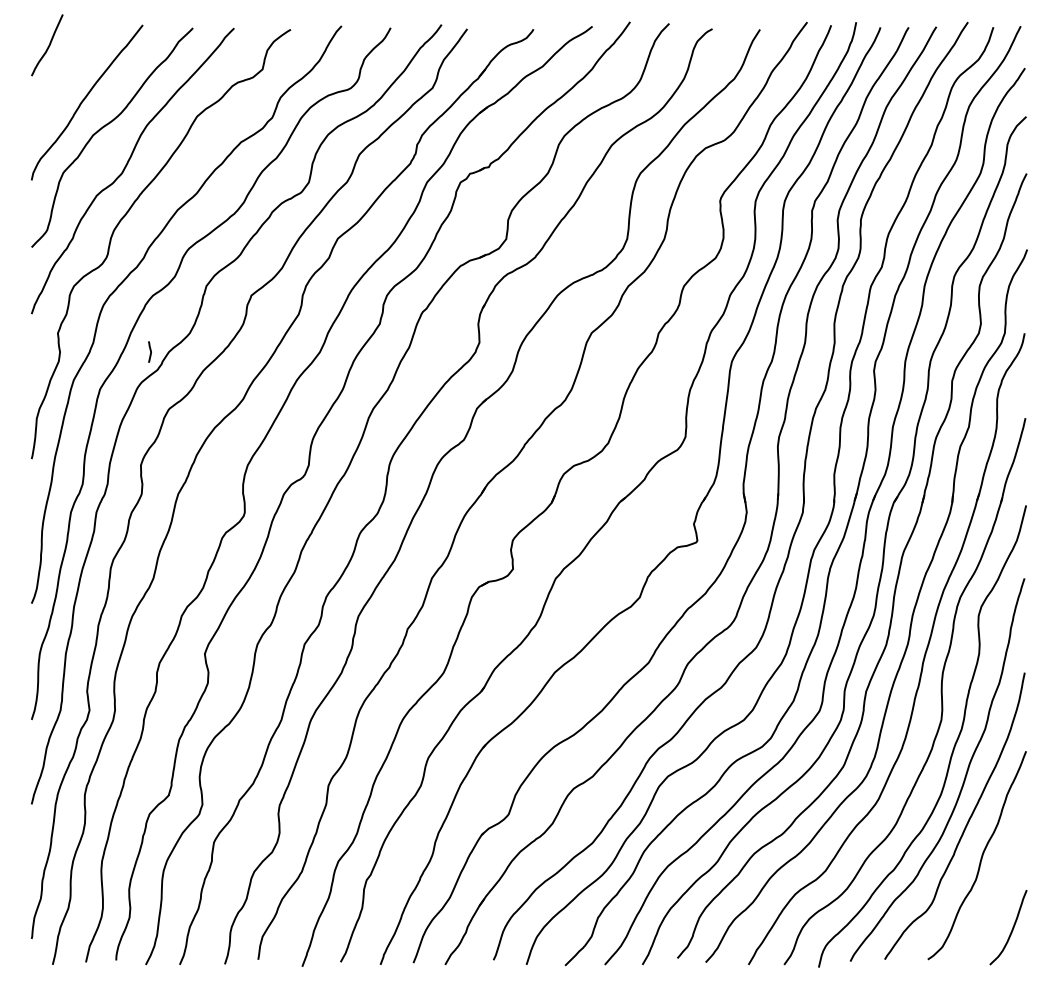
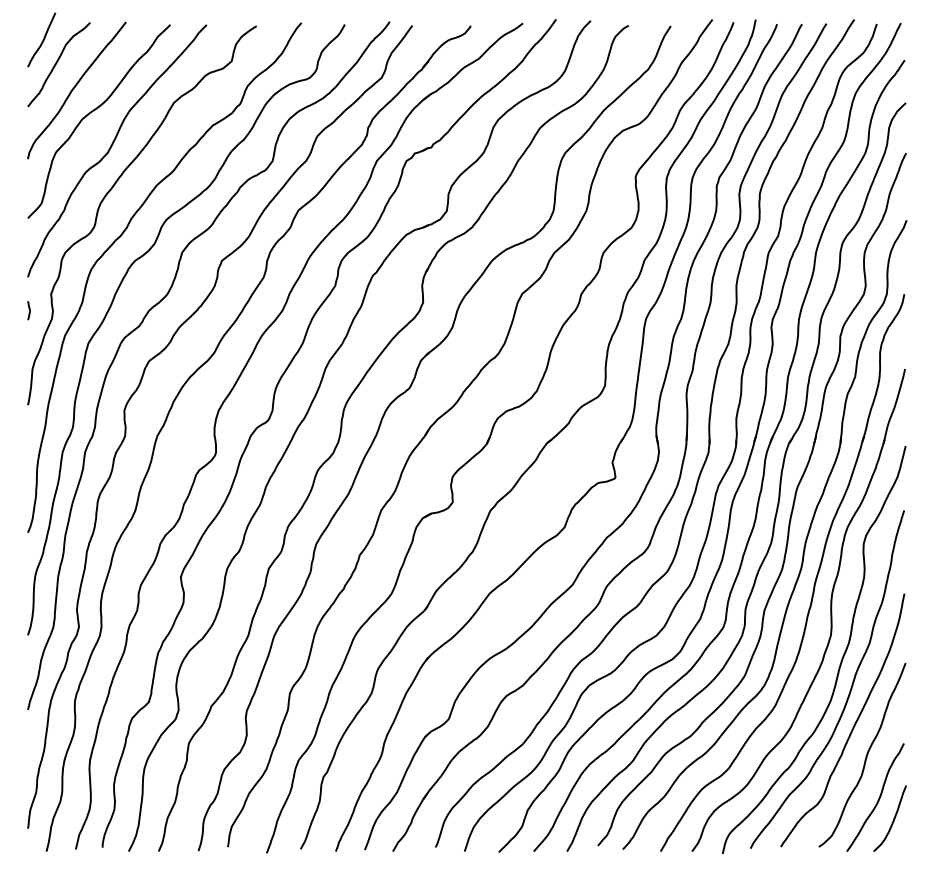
curve: (64, 72) -> (56, 63), added
line: (149, 350) -> (28, 309), moved
curve: (995, 904) -> (878, 798), added

